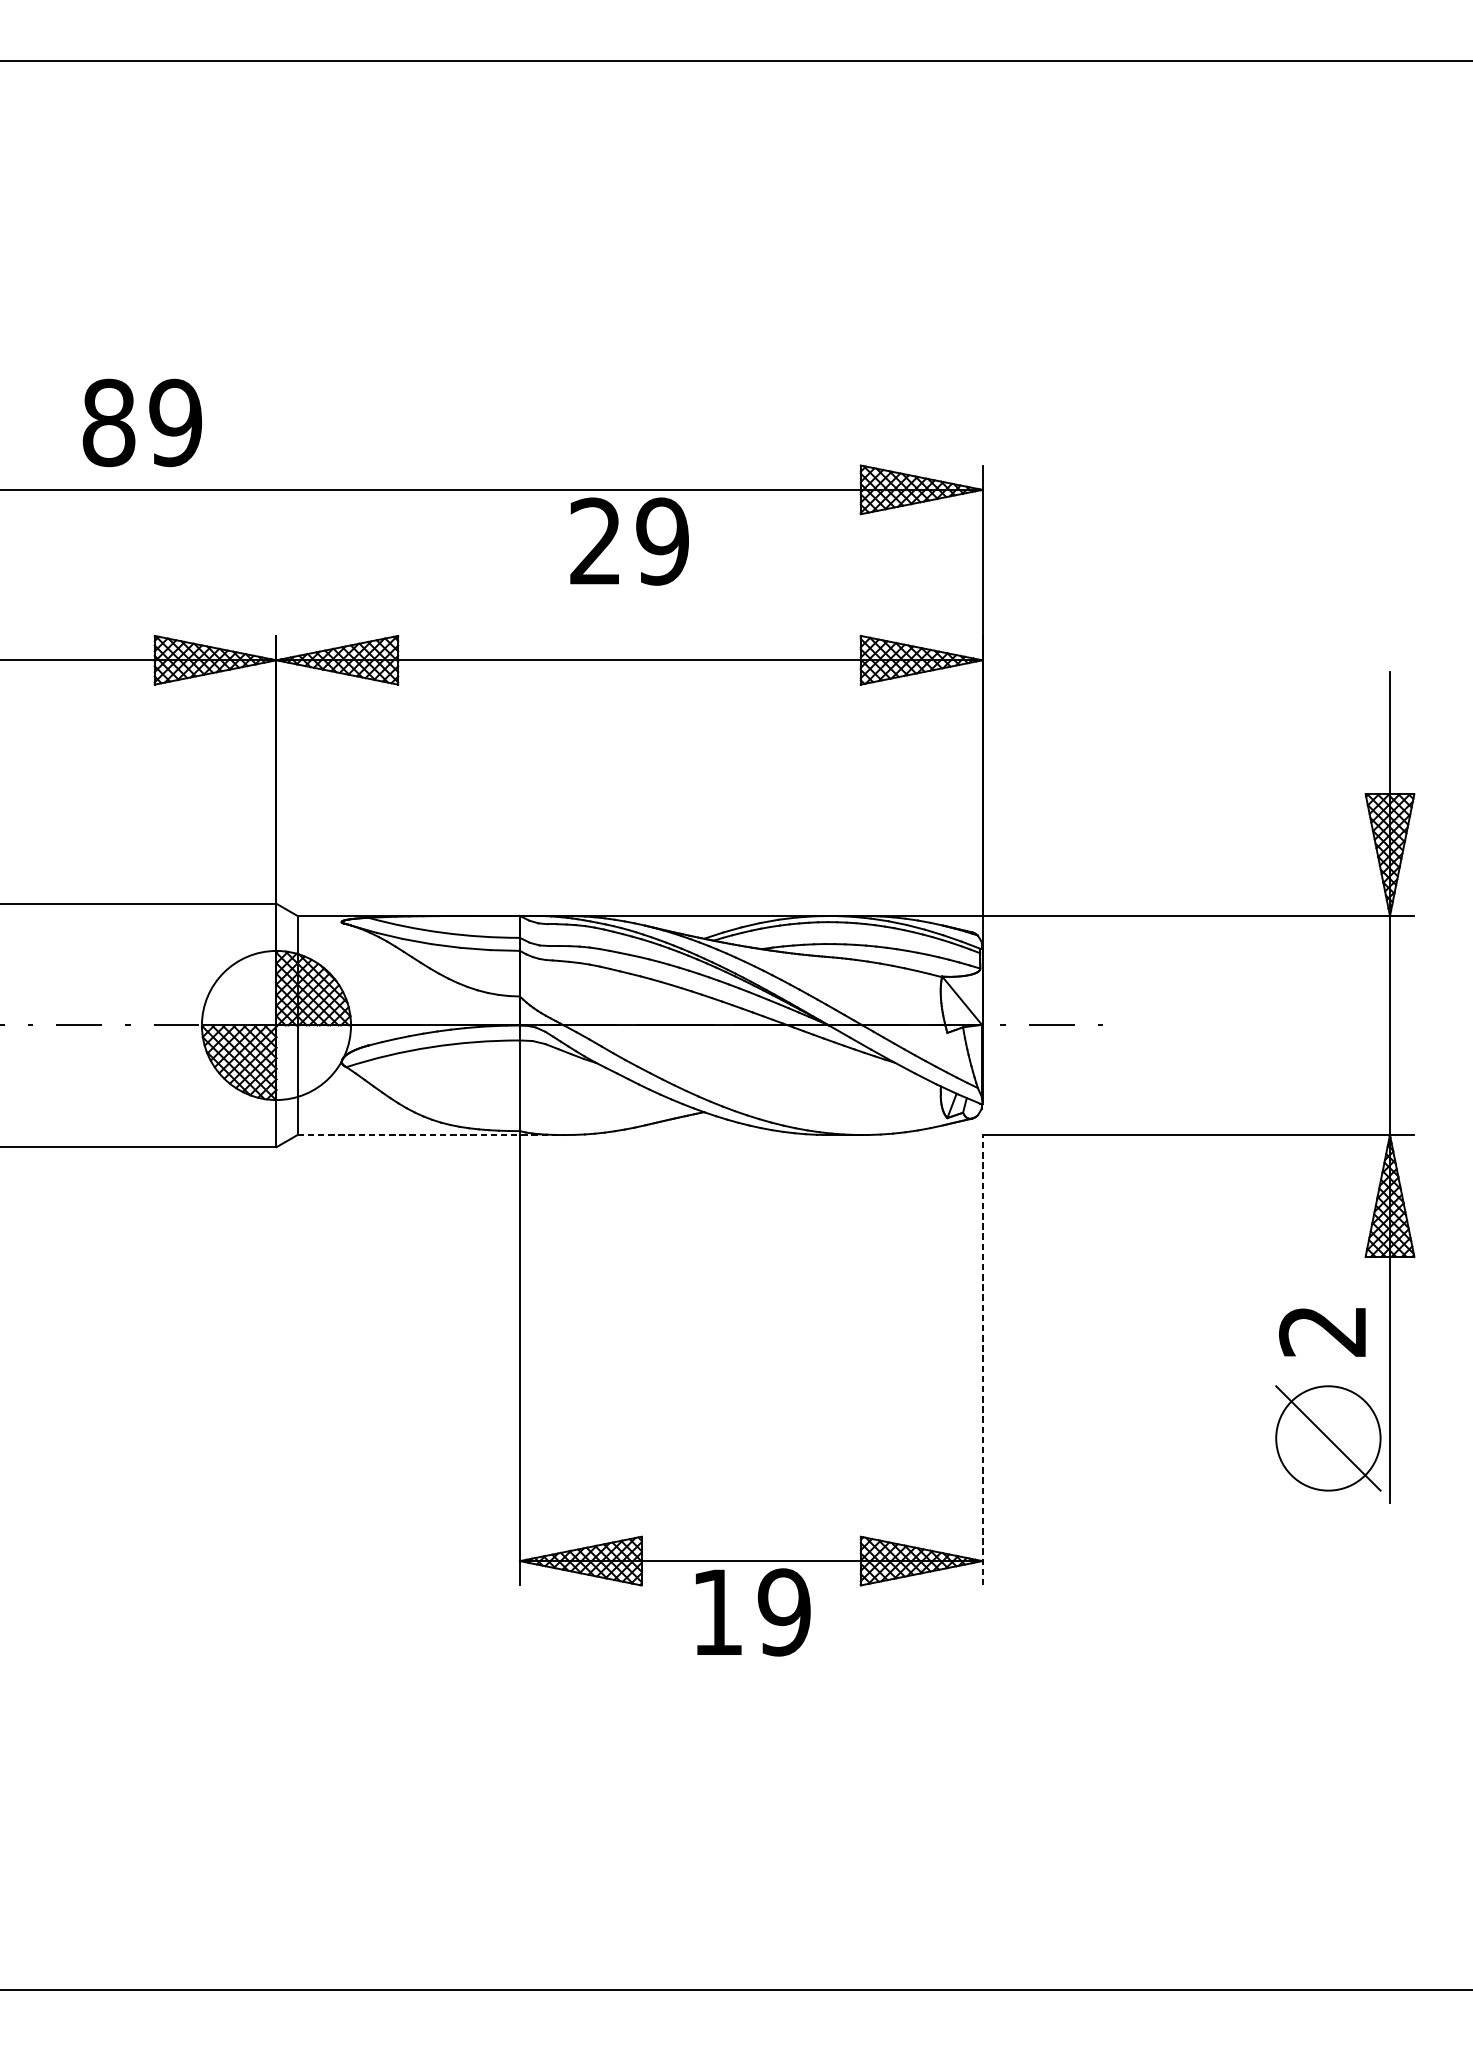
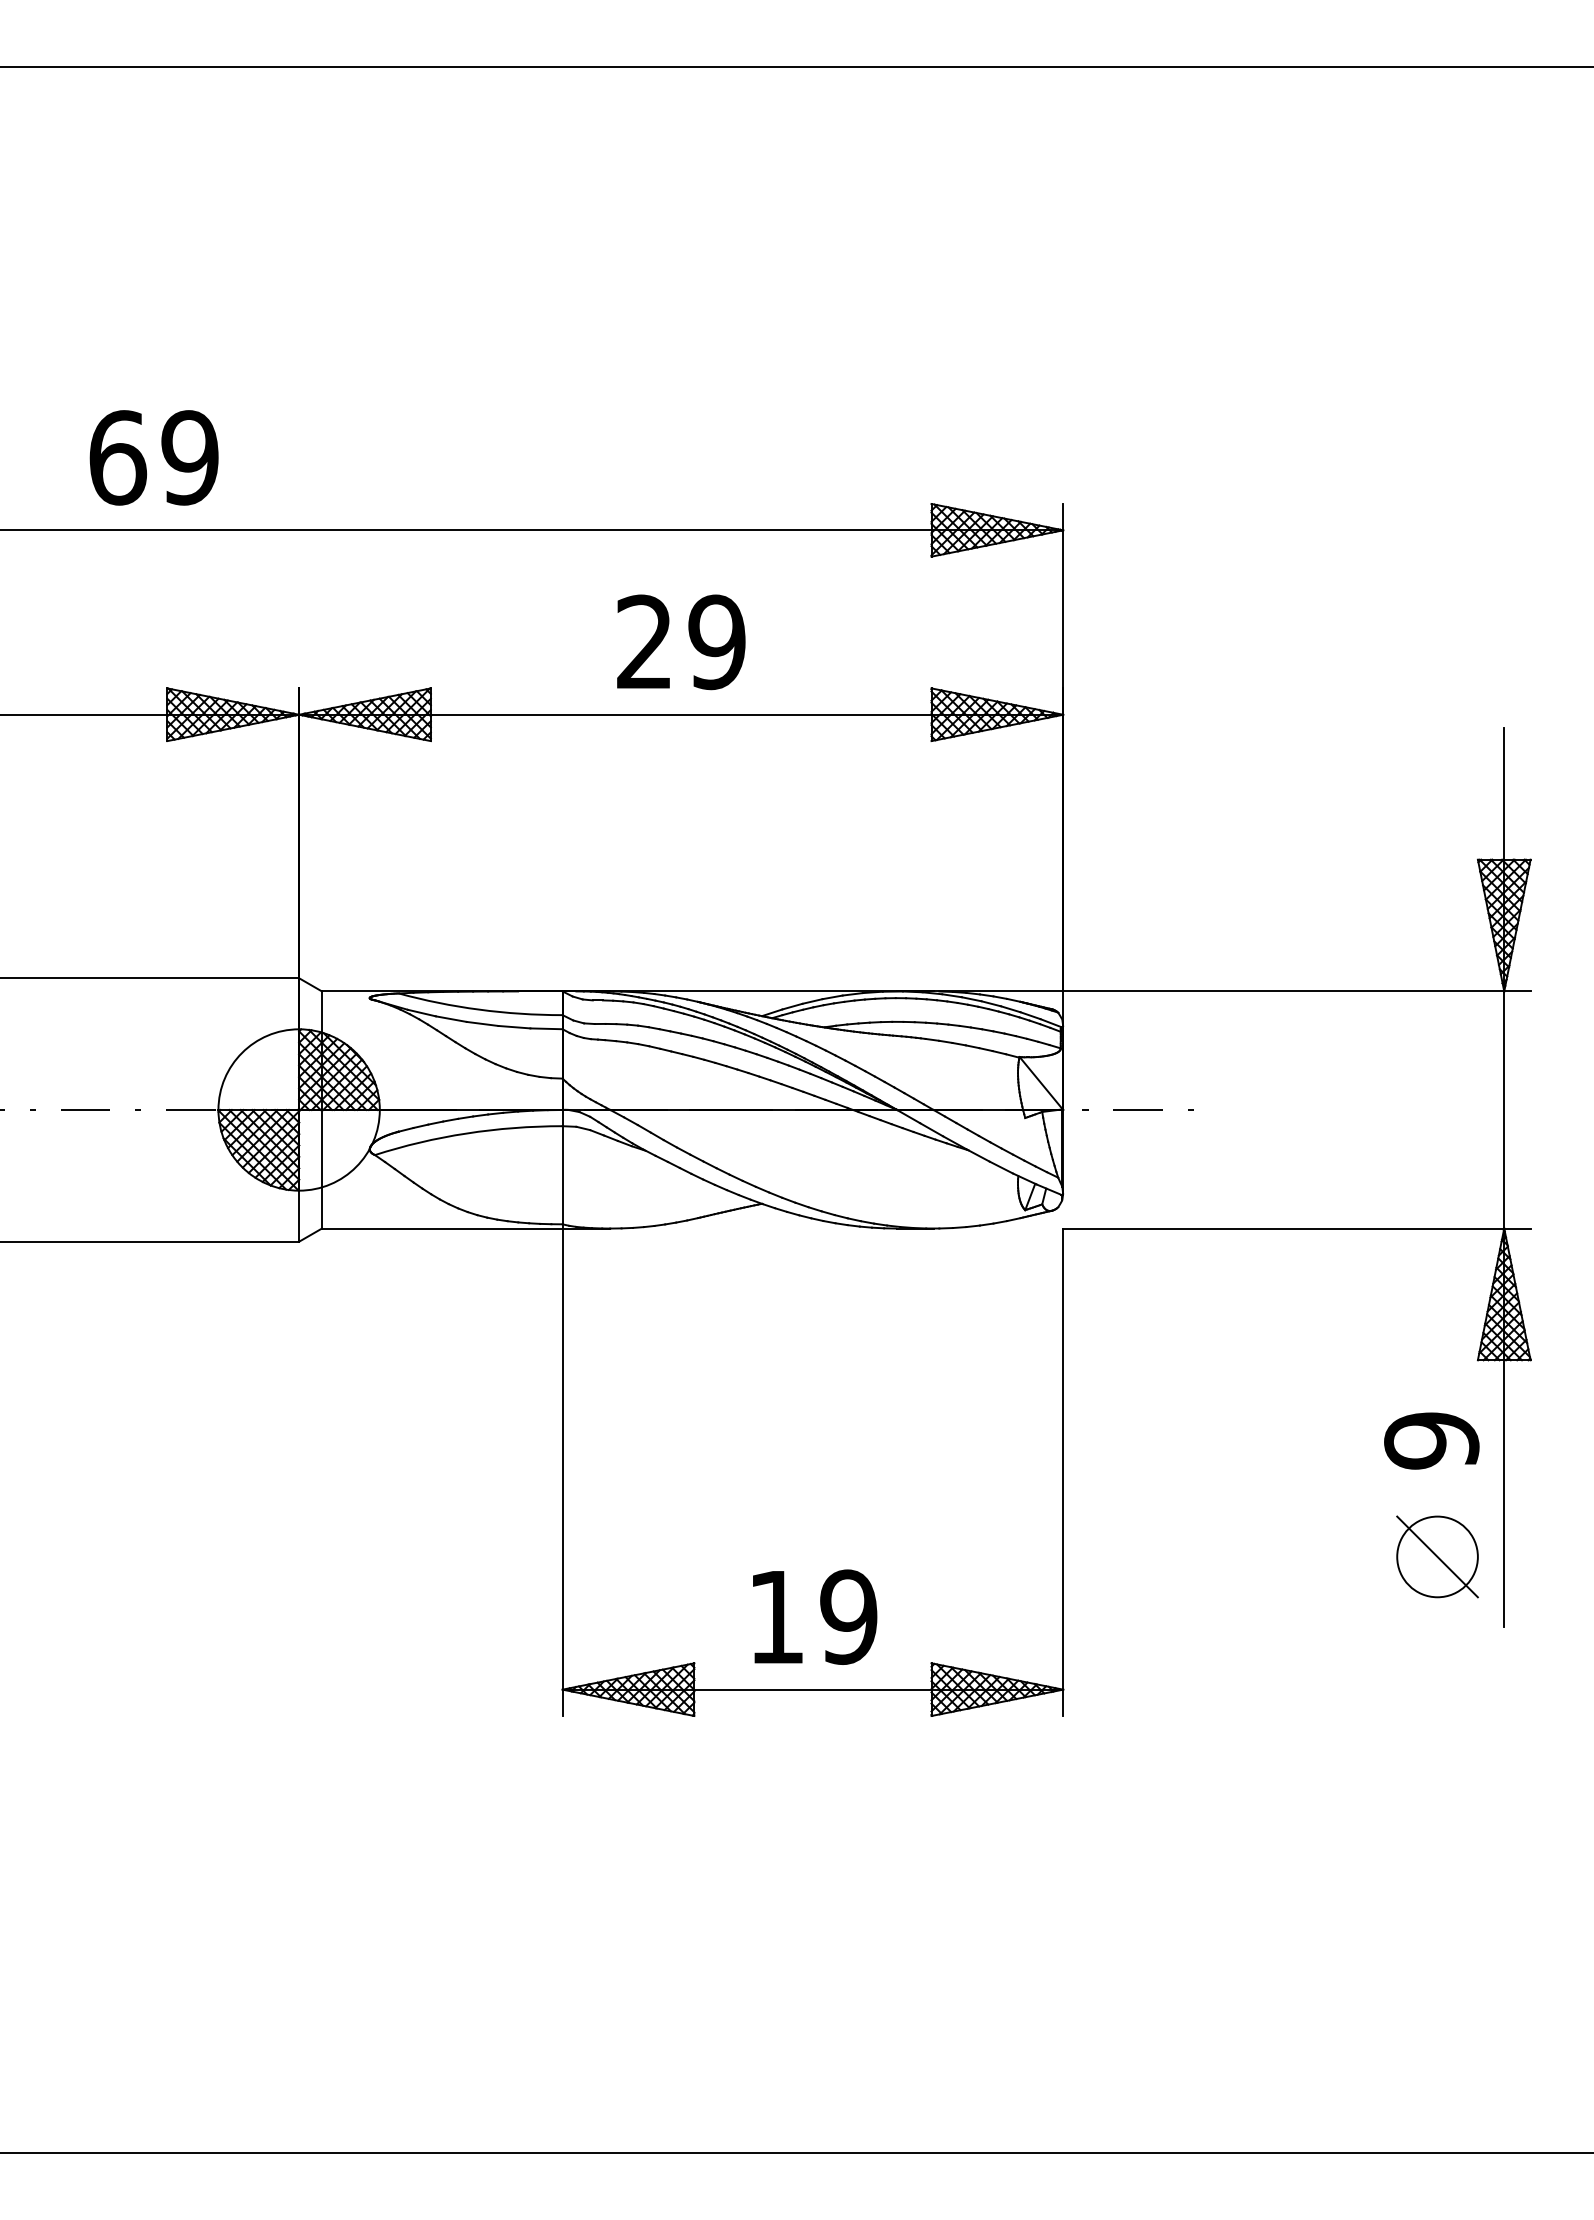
text: (109, 422) -> (118, 457), 89 -> 69
text: (629, 541) -> (681, 642), moved
line: (431, 1134) -> (466, 1228), dashed -> solid
text: (1322, 1330) -> (1431, 1440), 2 -> 9
line: (982, 1360) -> (1063, 1472), dashed -> solid
part: (1328, 1438) -> (1437, 1556), size x0.71
text: (753, 1611) -> (815, 1616), moved

